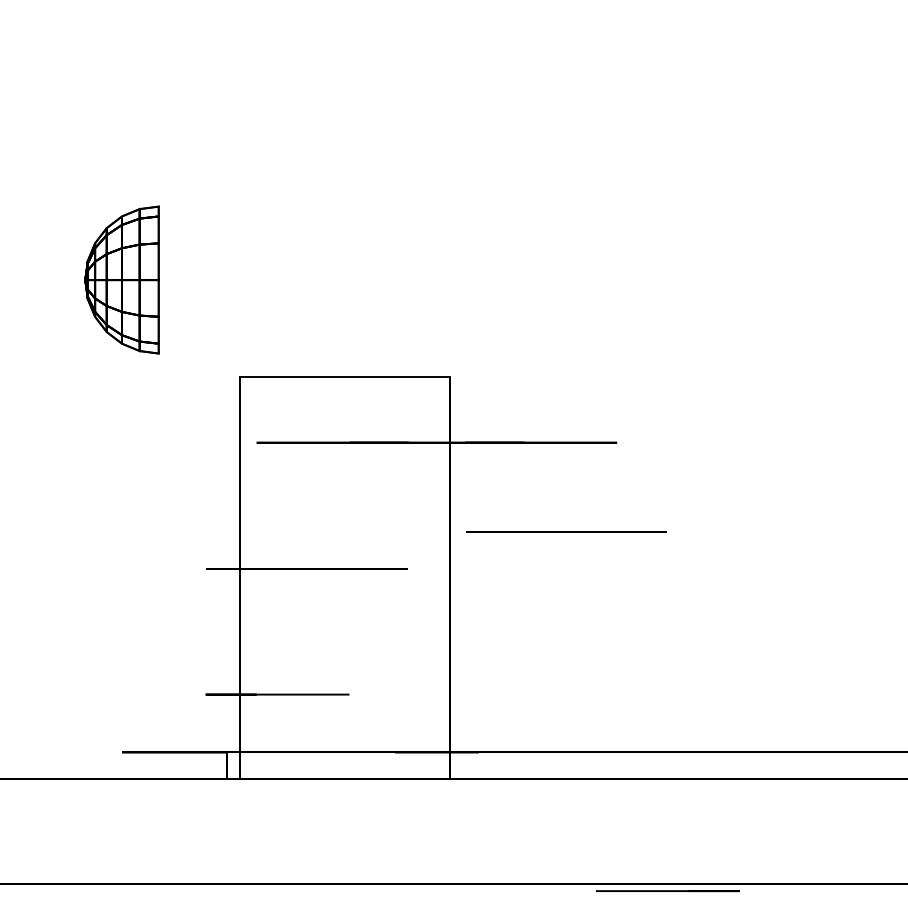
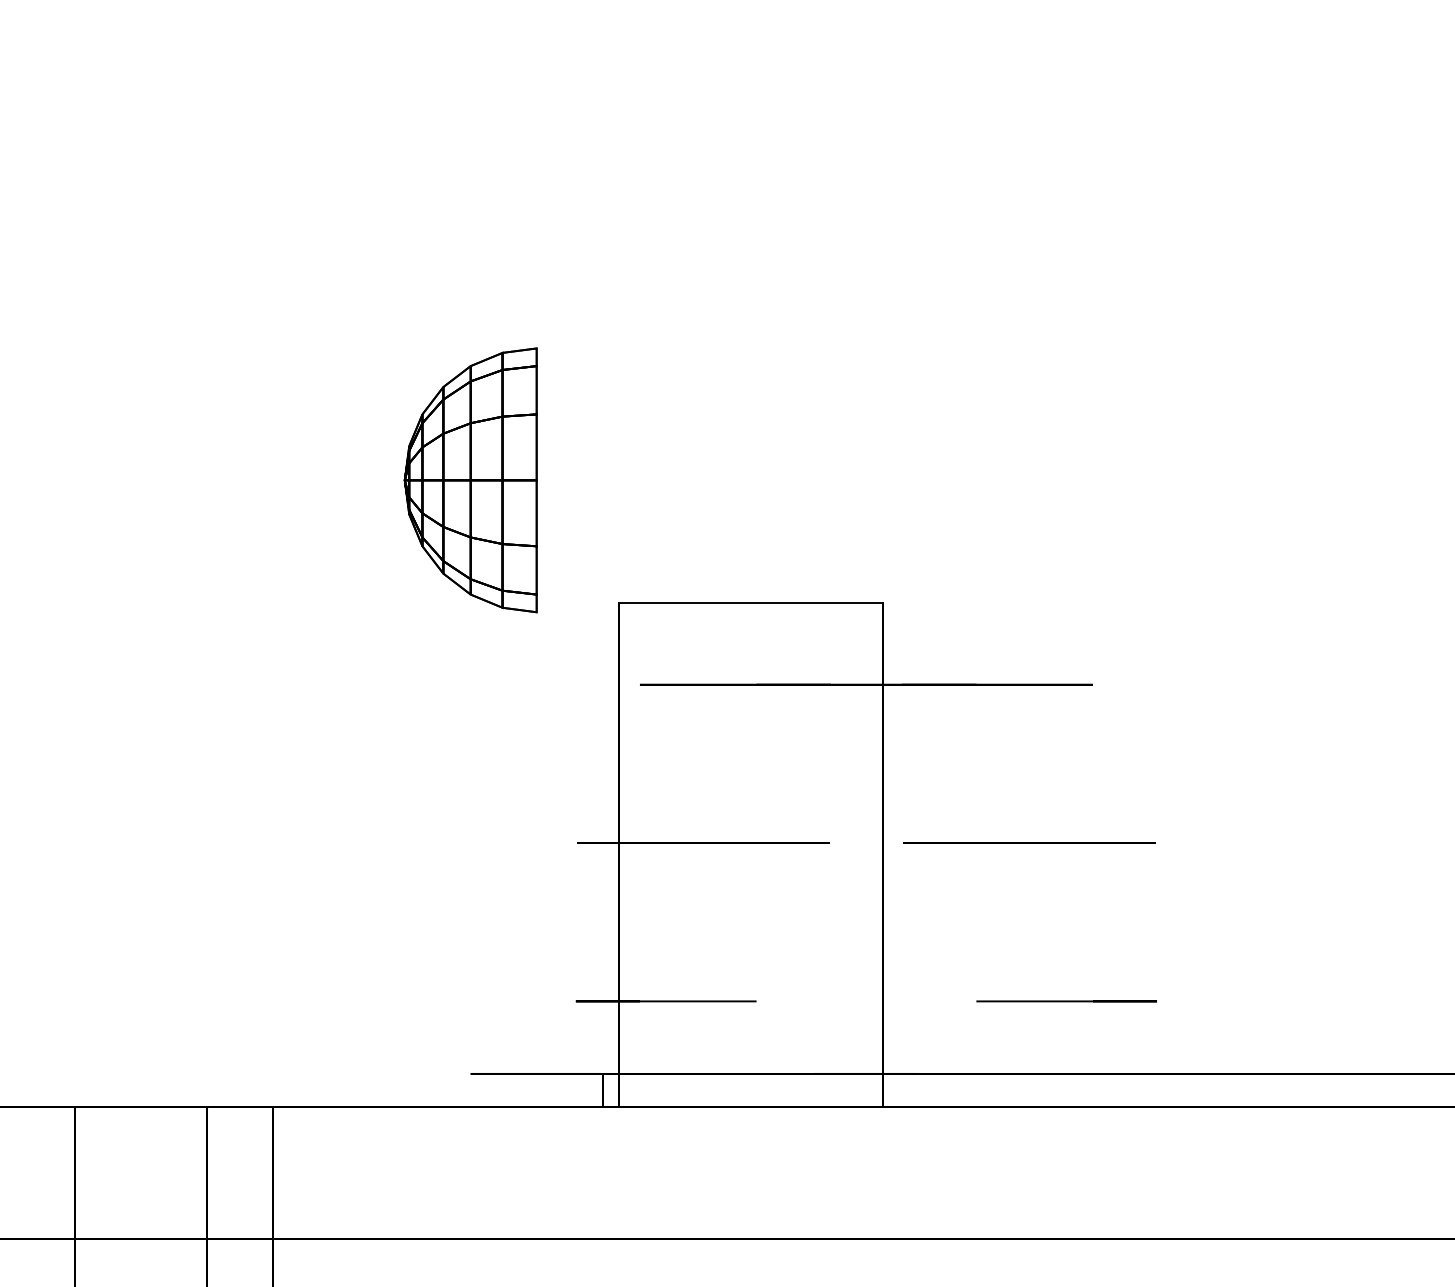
part: (121, 280) -> (470, 480), size x1.43
line: (566, 531) -> (1029, 842), moved
line: (667, 891) -> (1066, 1001), moved

